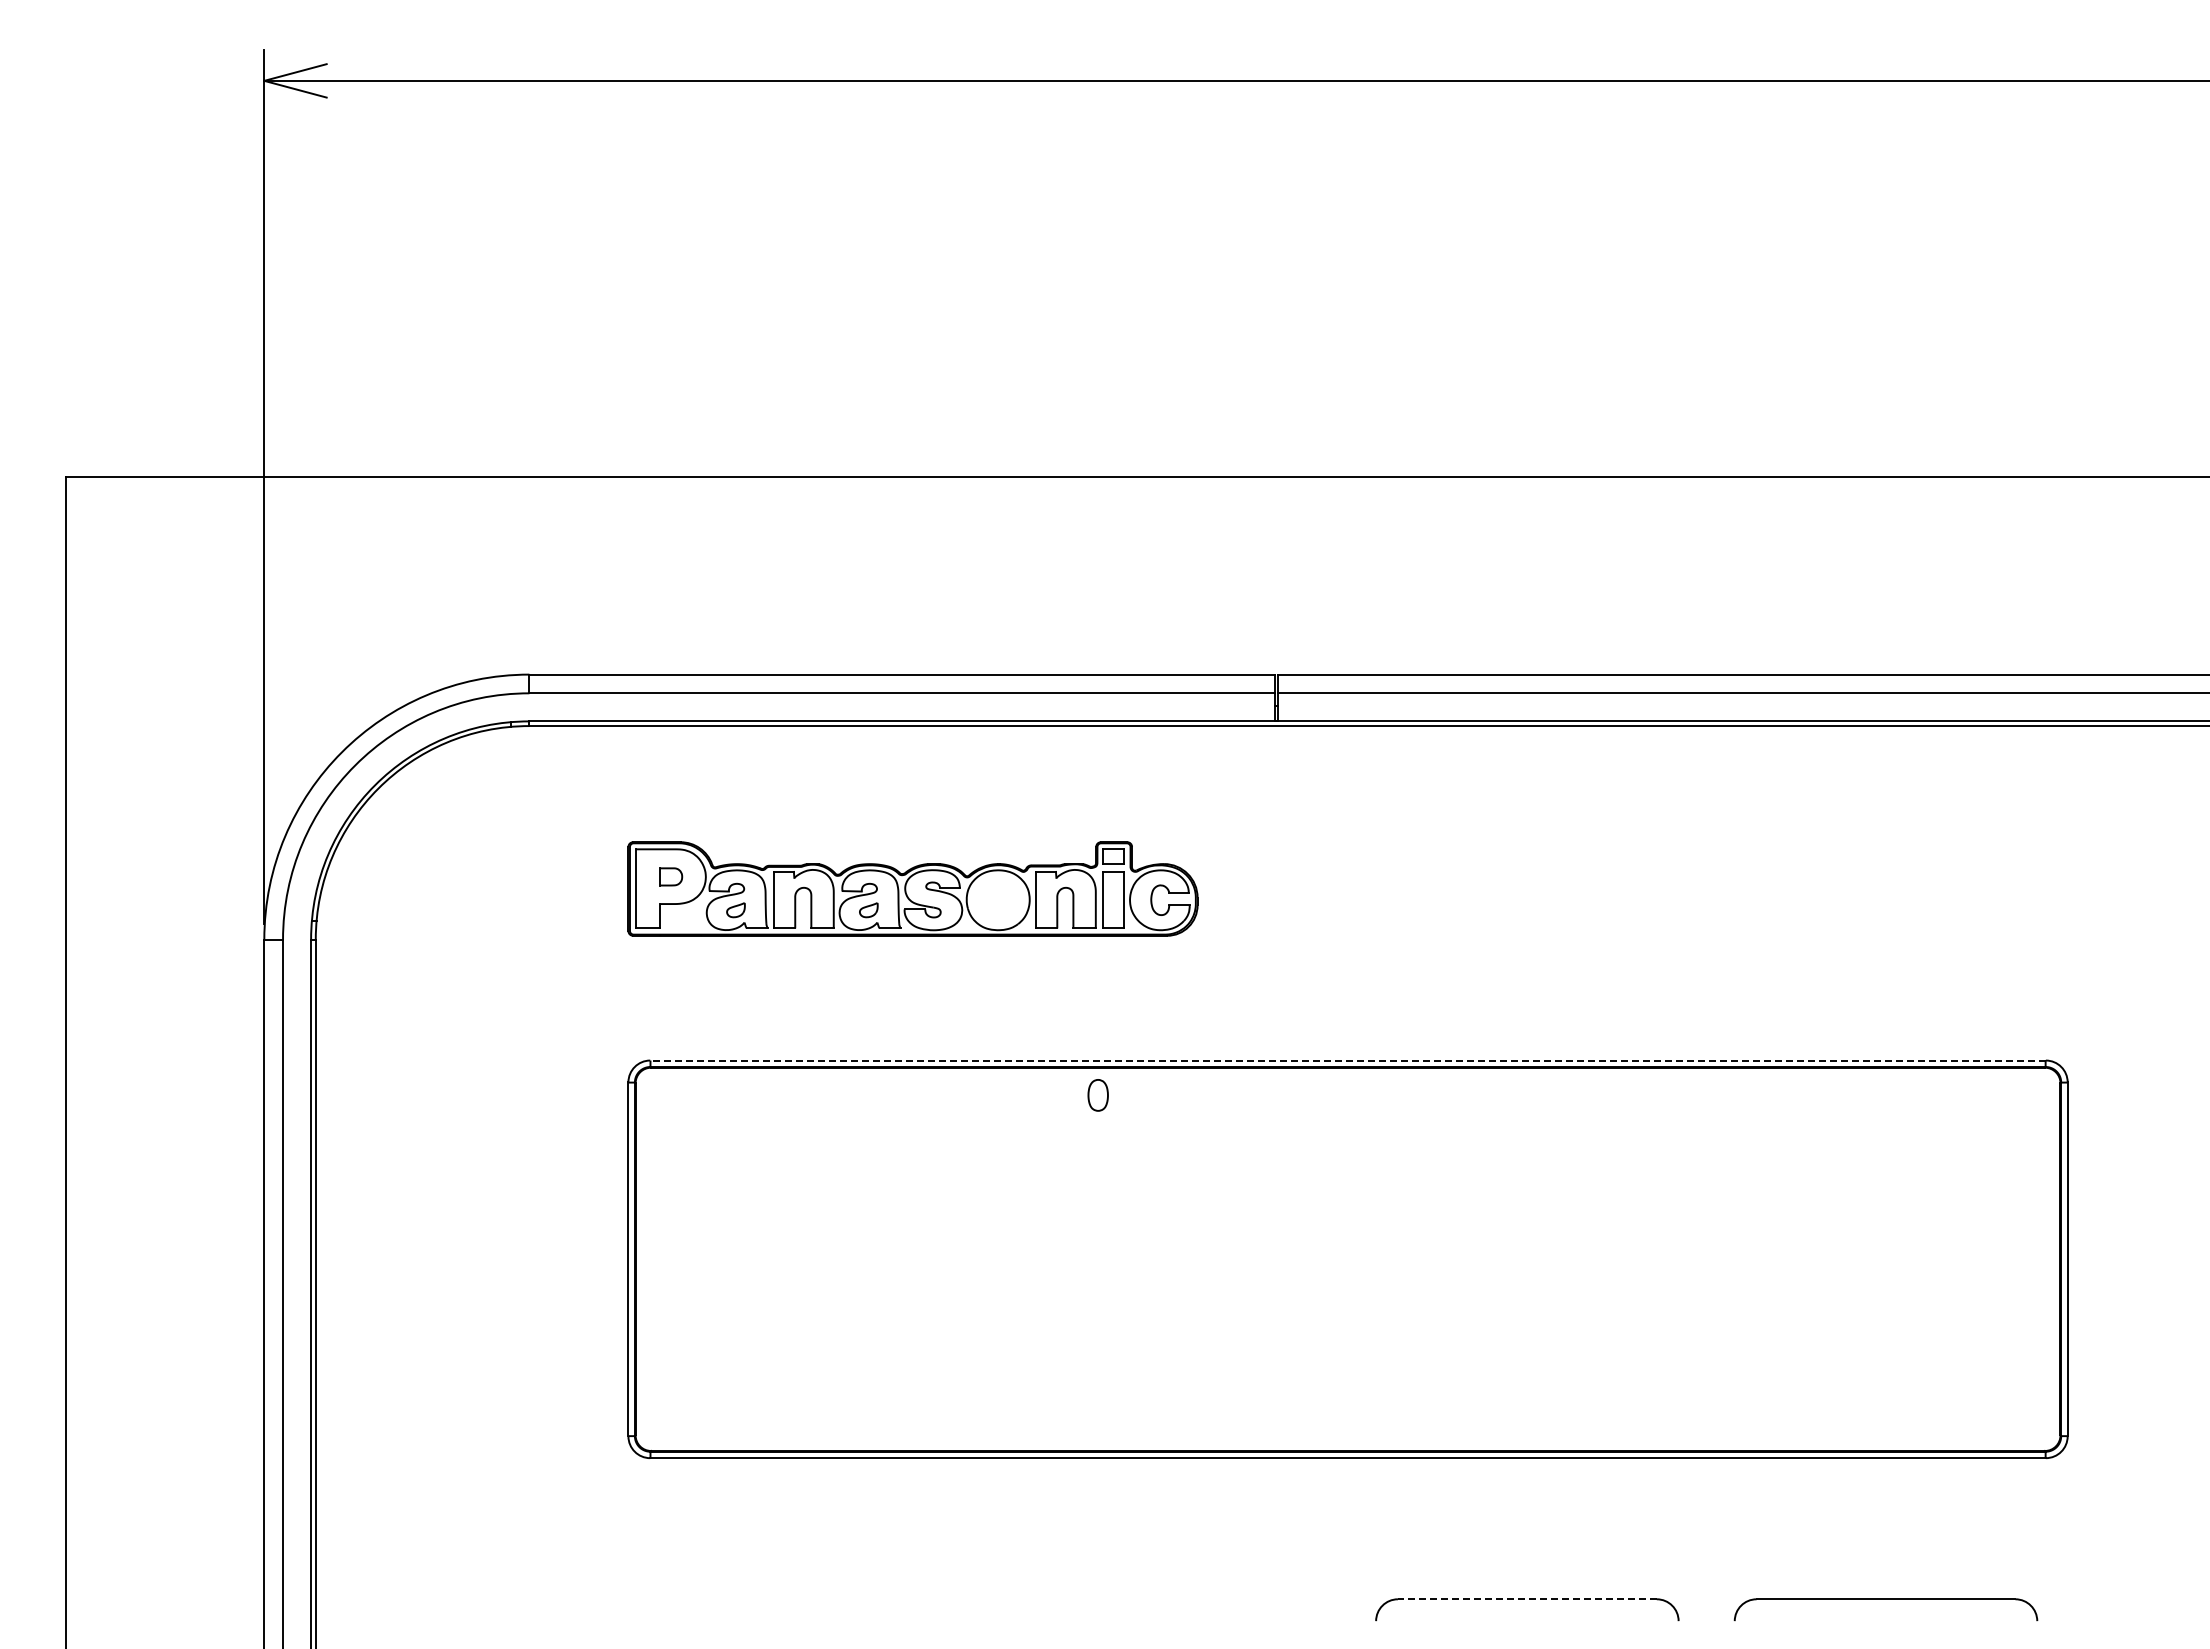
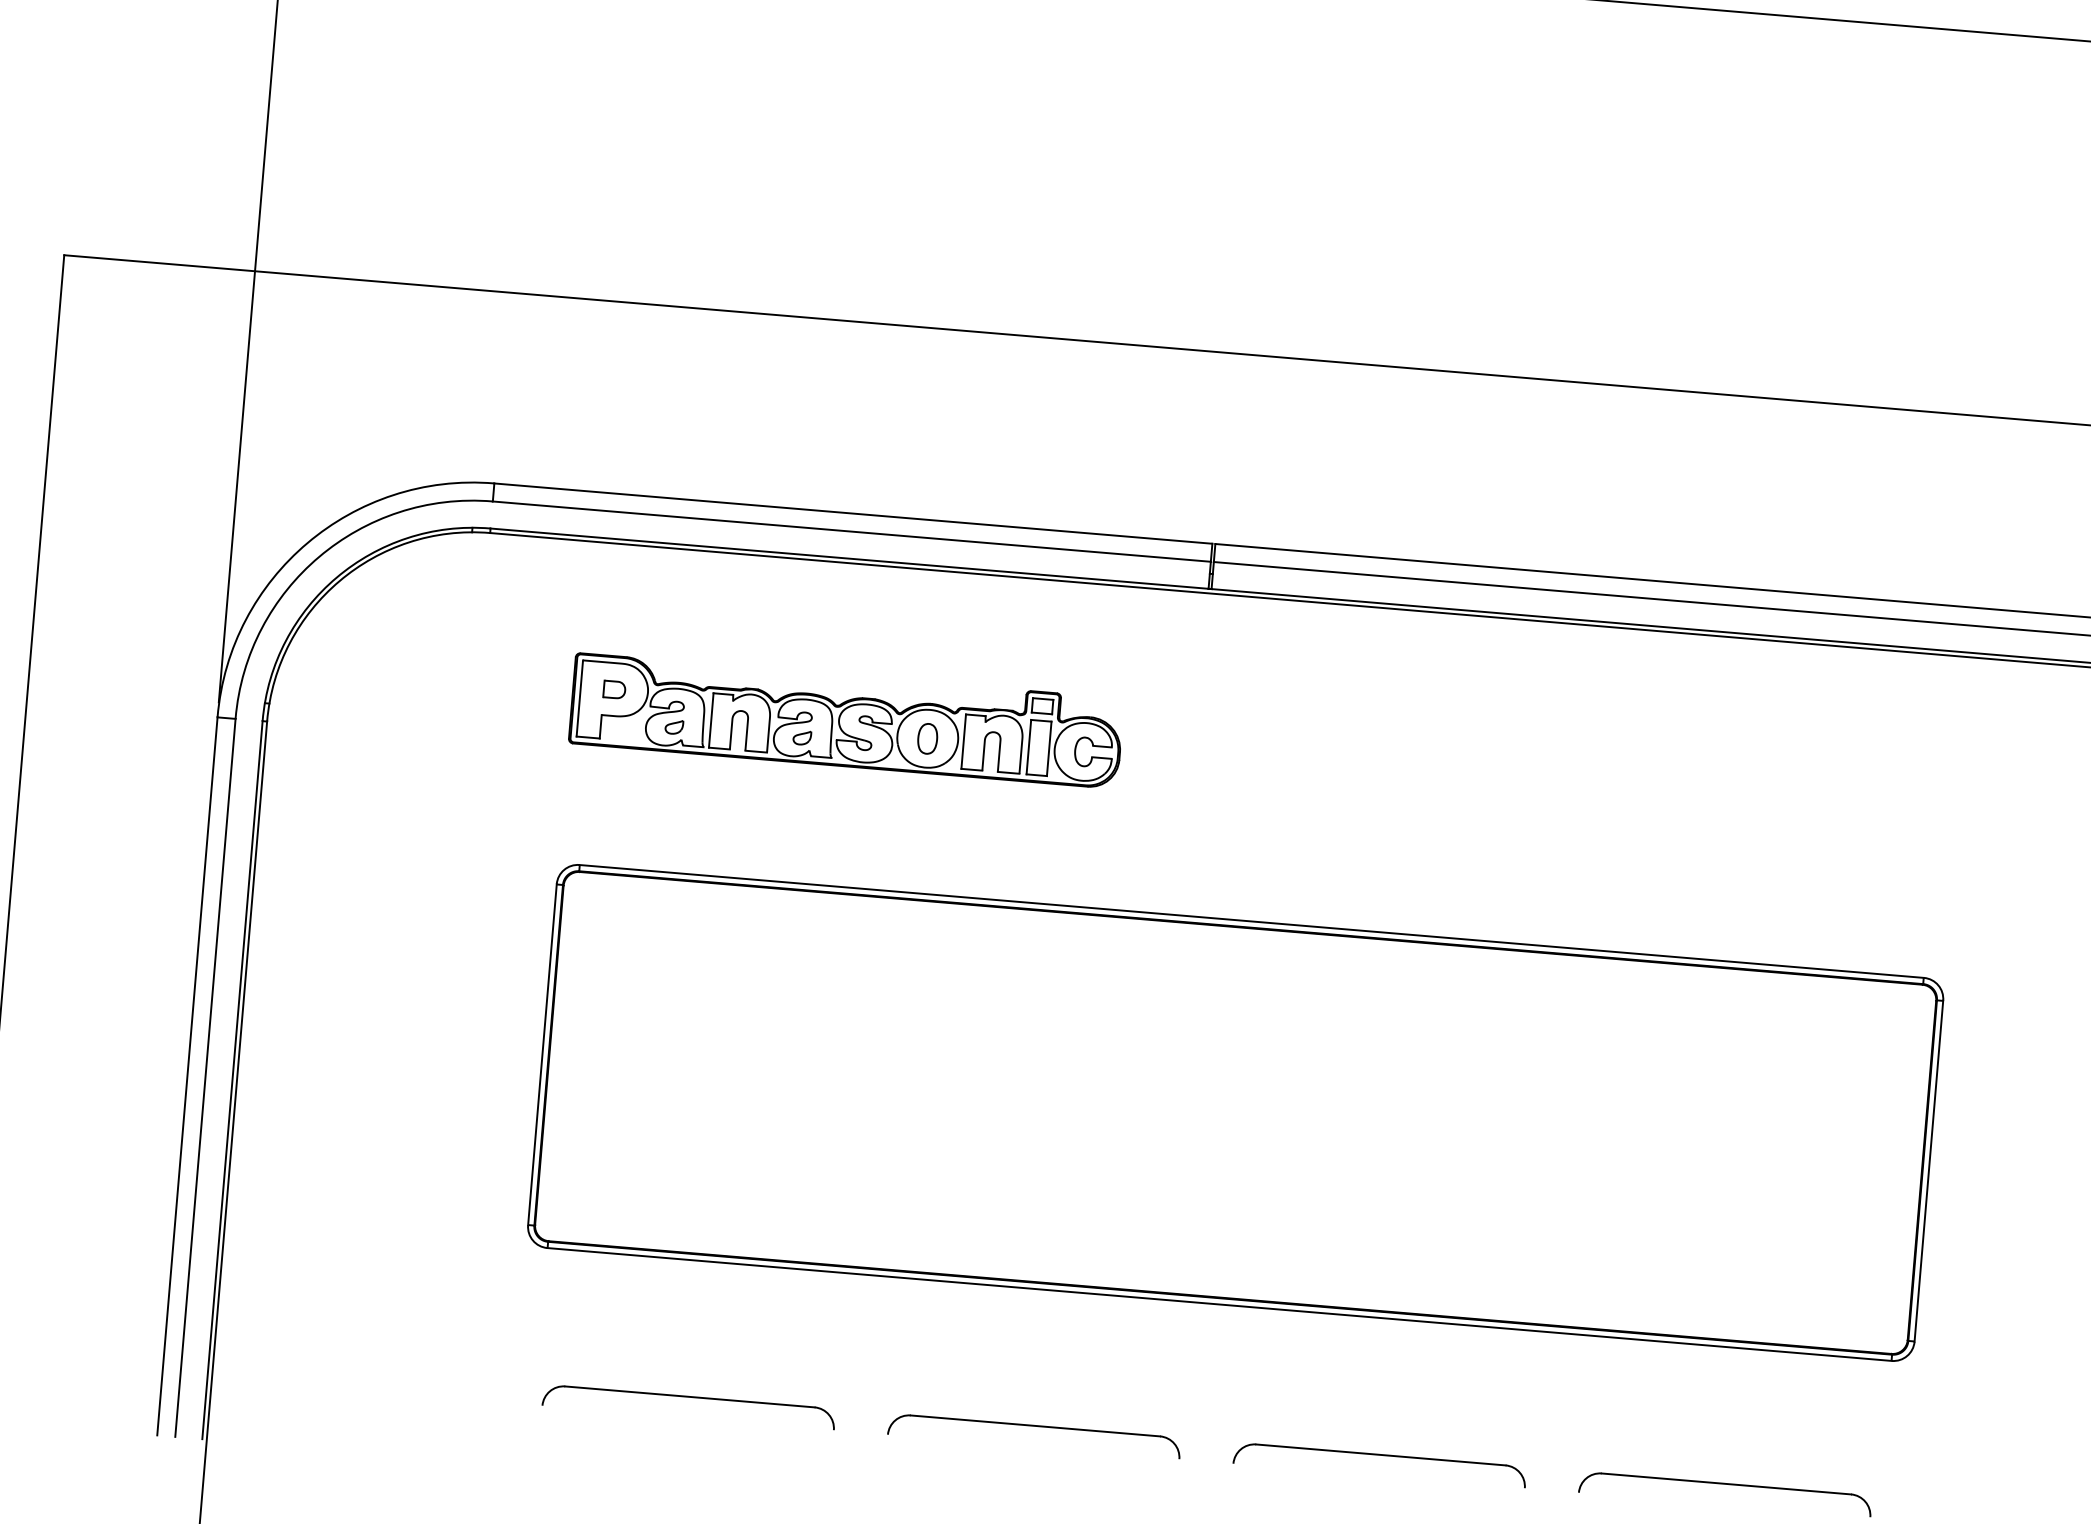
line: (1348, 1060) -> (1252, 921), dashed -> solid
part: (1097, 1095) -> (927, 738), moved
part: (810, 1599) -> (690, 1397), added
part: (1168, 1599) -> (1035, 1426), added
line: (1526, 1599) -> (1380, 1455), dashed -> solid

